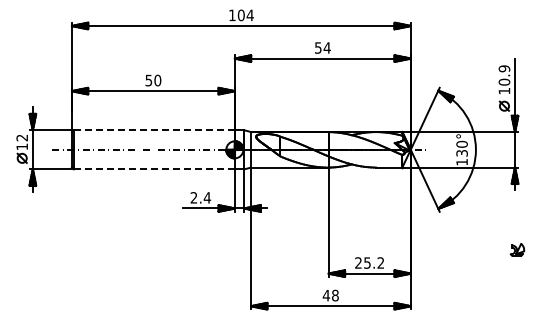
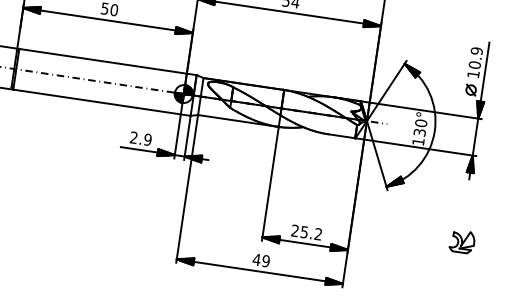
line: (153, 130) -> (102, 61), dashed -> solid
line: (154, 169) -> (97, 102), dashed -> solid
text: (207, 197) -> (148, 139), 2.4 -> 2.9
part: (517, 249) -> (462, 241), size x1.67
text: (334, 295) -> (265, 260), 48 -> 49

